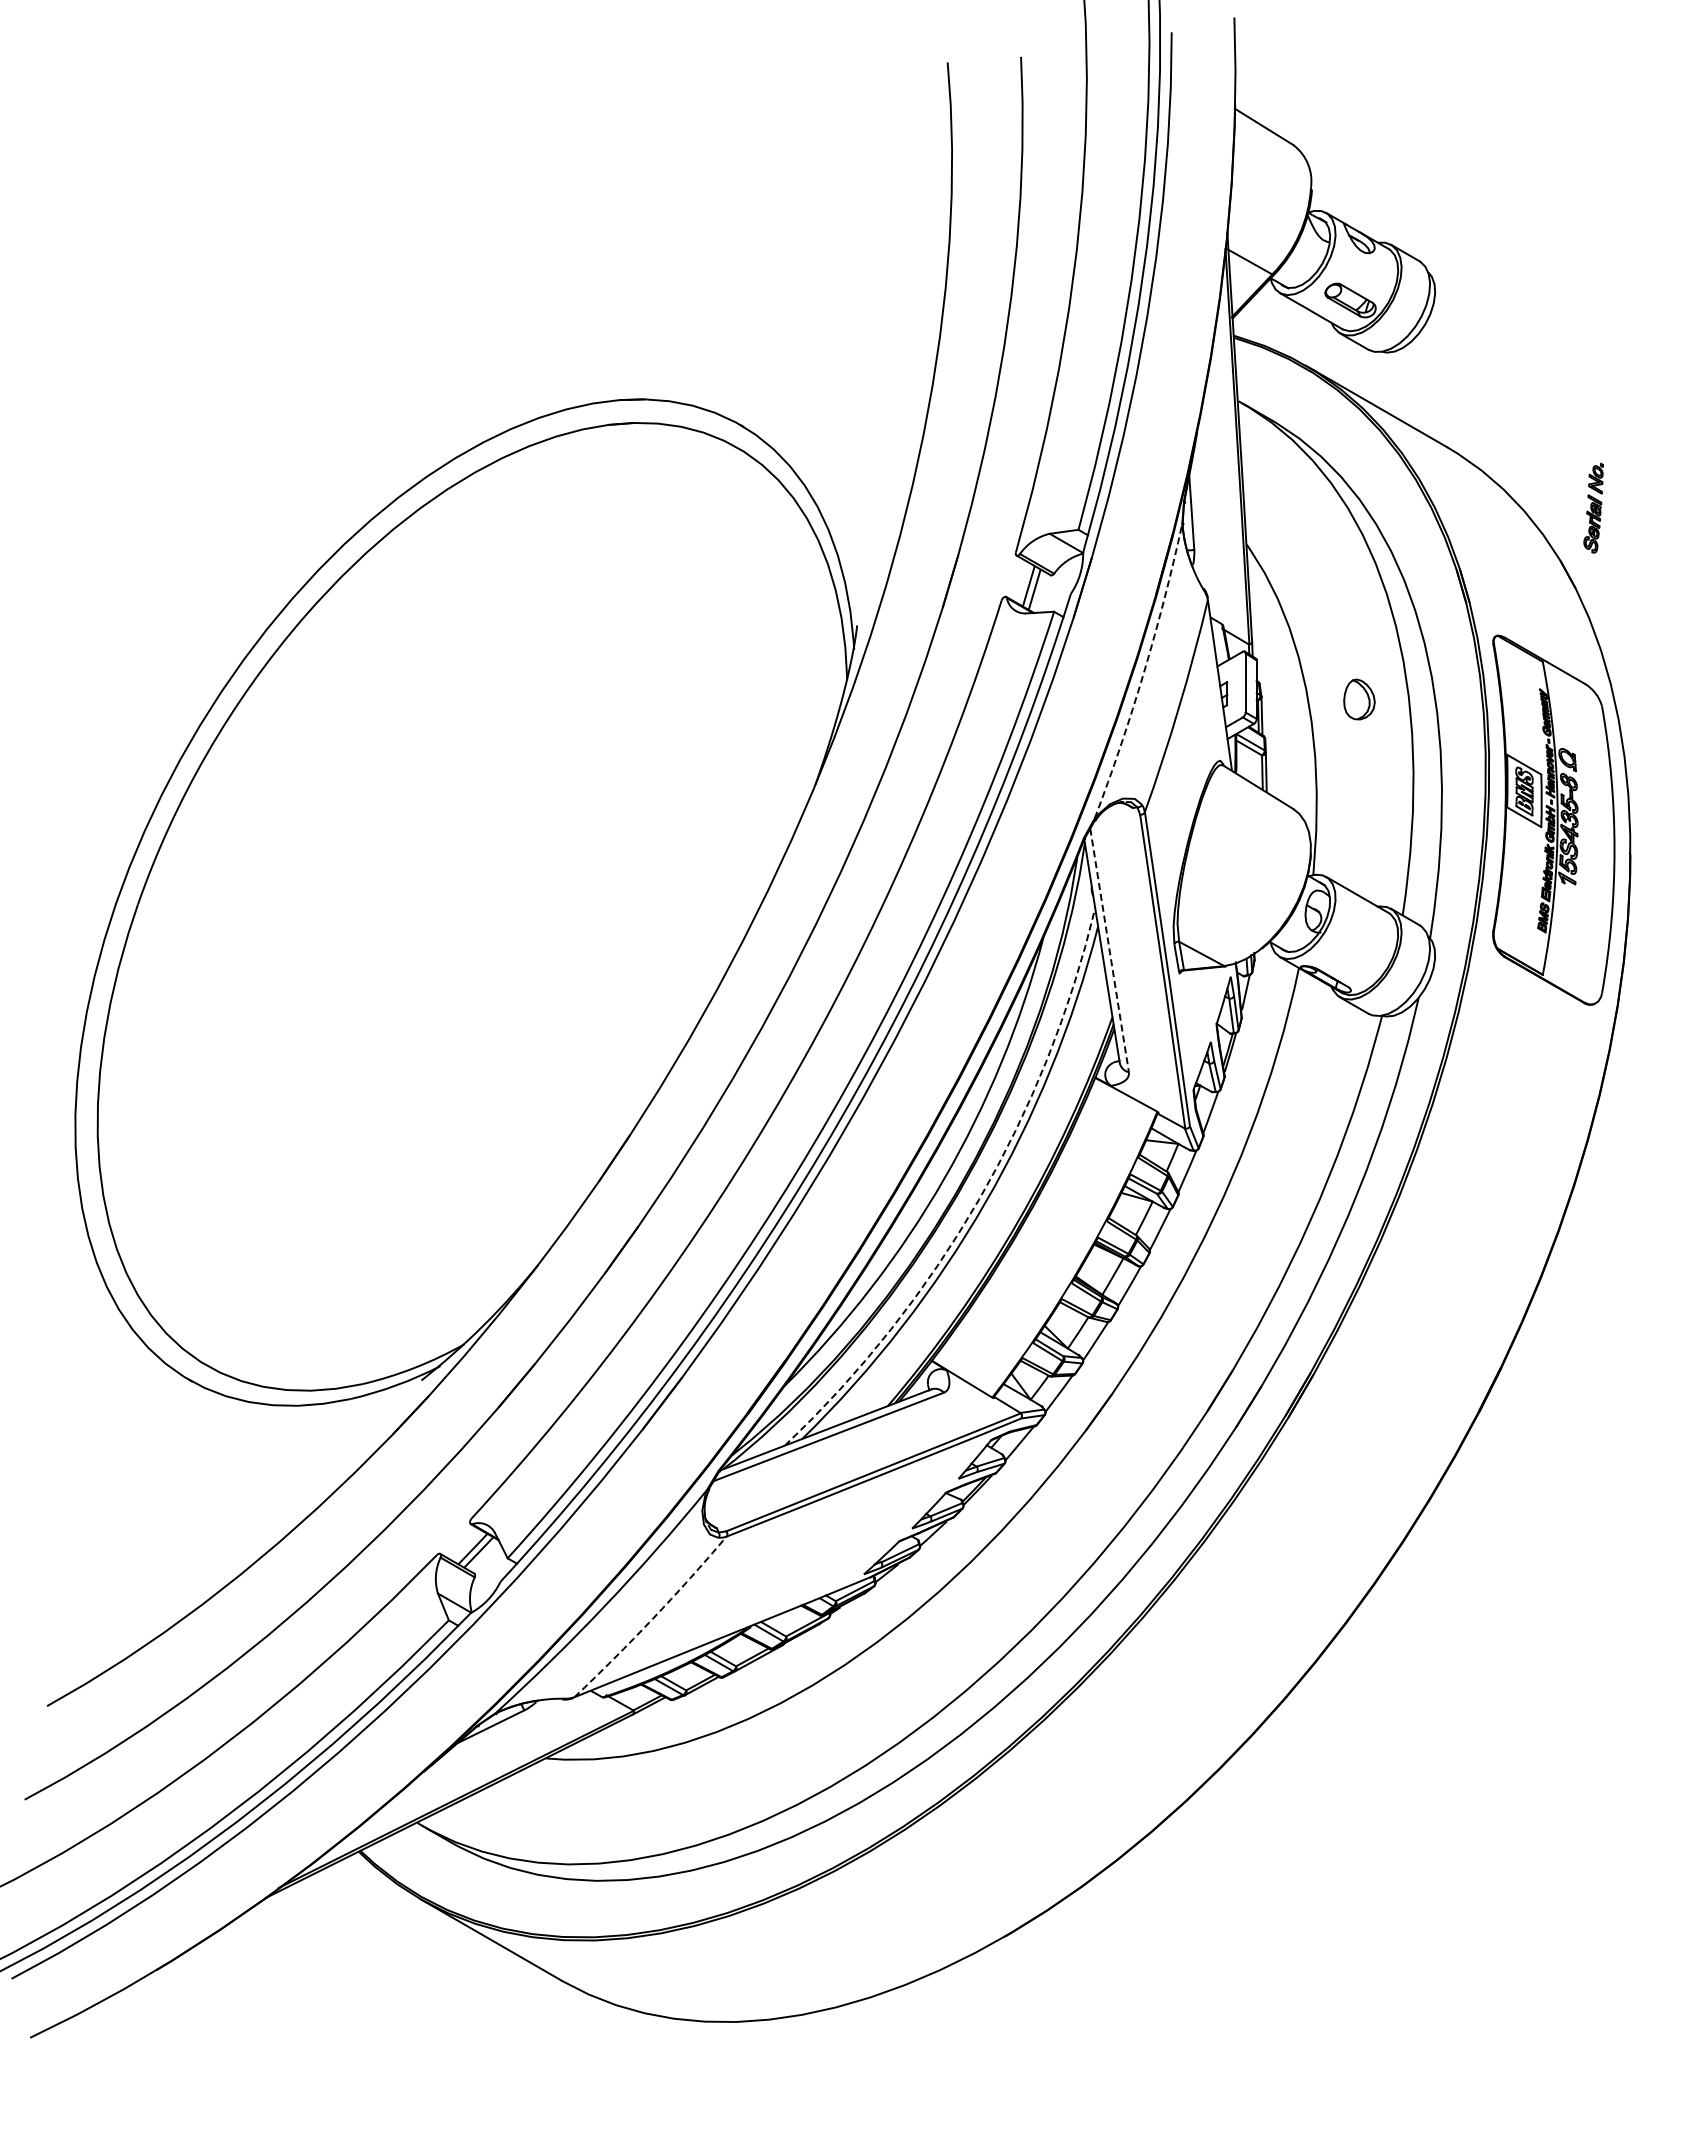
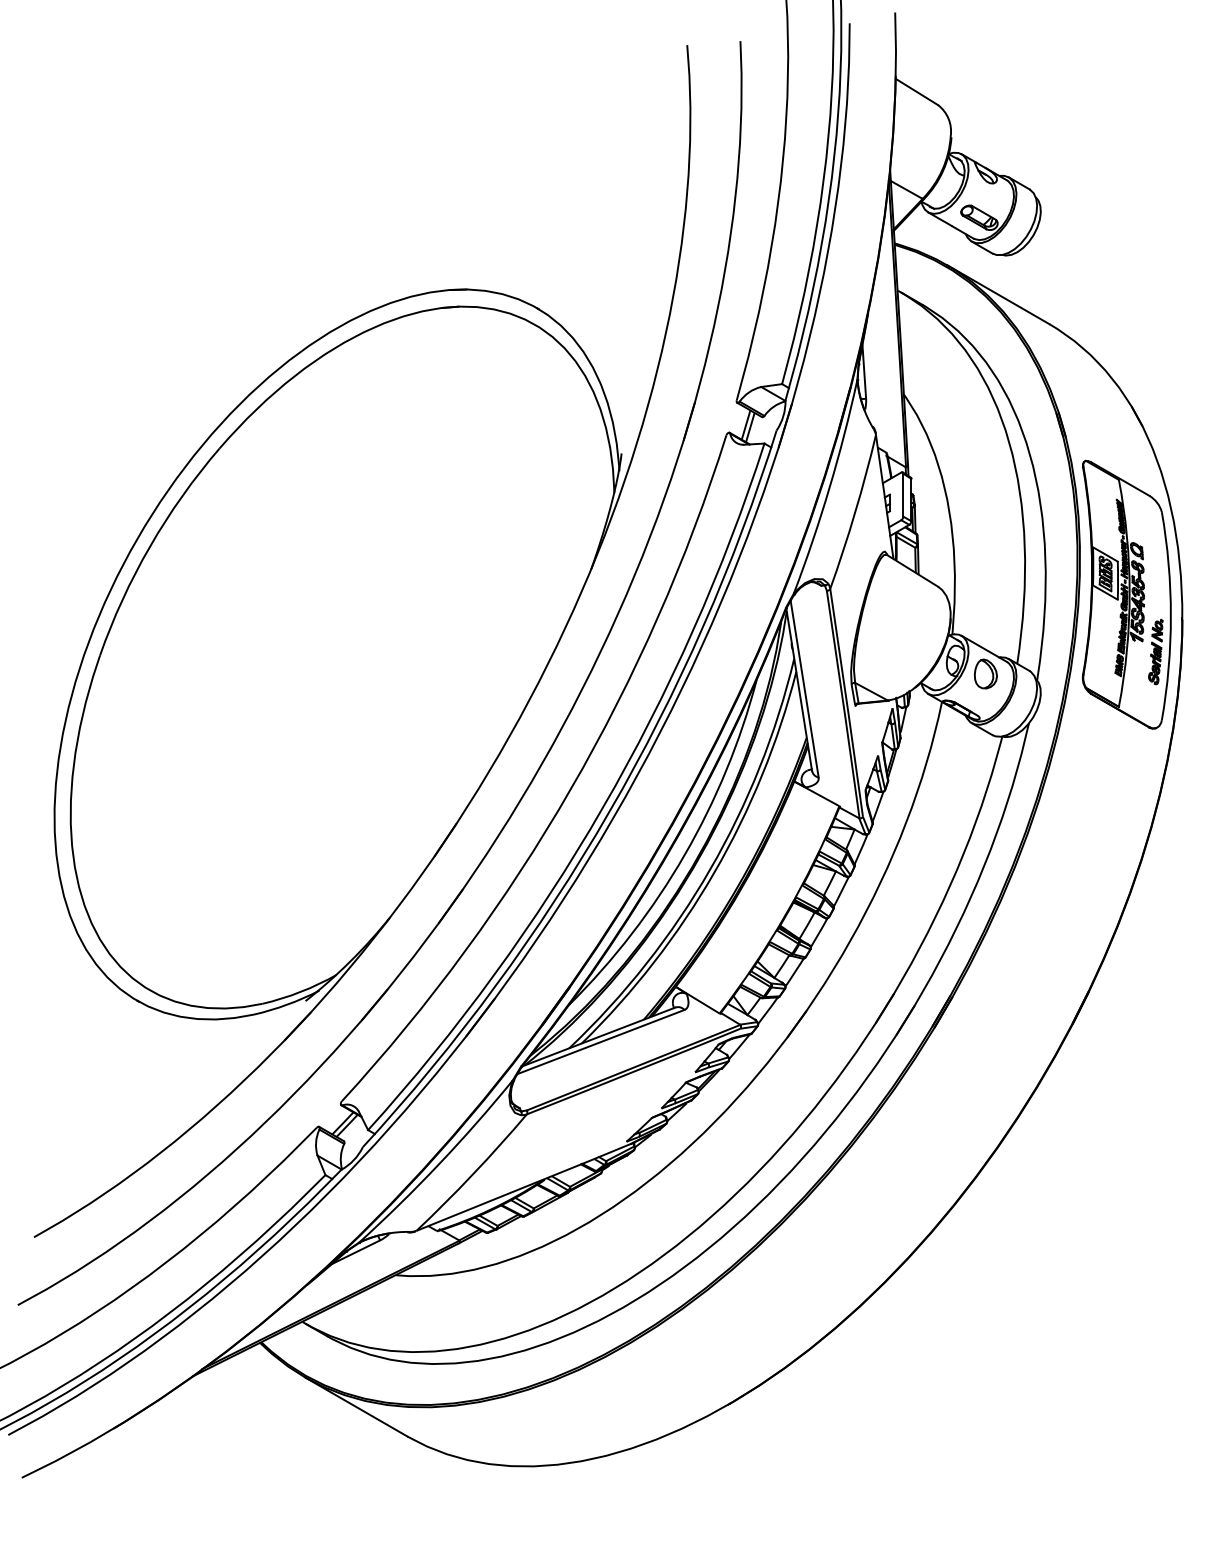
part: (1593, 507) -> (1155, 651), moved
arc: (1143, 672) -> (829, 487), dashed -> solid
part: (1359, 699) -> (985, 674), moved
line: (1109, 950) -> (804, 689), dashed -> solid
arc: (979, 1199) -> (710, 869), dashed -> solid
arc: (652, 1619) -> (473, 1174), dashed -> solid

